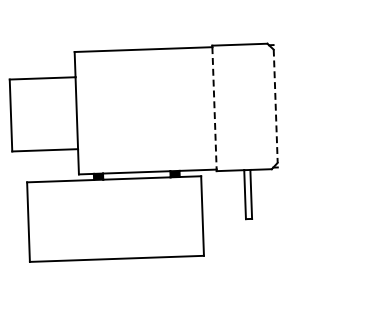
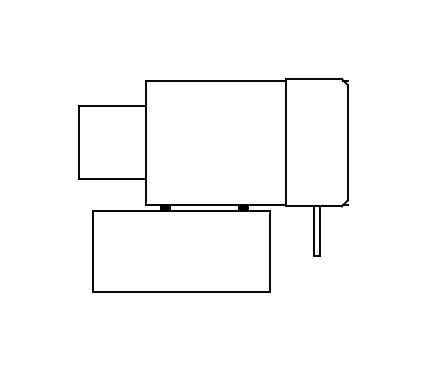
line: (275, 106) -> (347, 142), dashed -> solid
line: (214, 109) -> (285, 143), dashed -> solid

